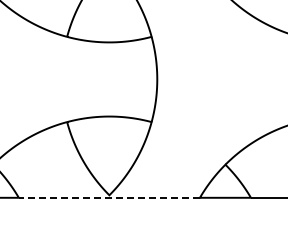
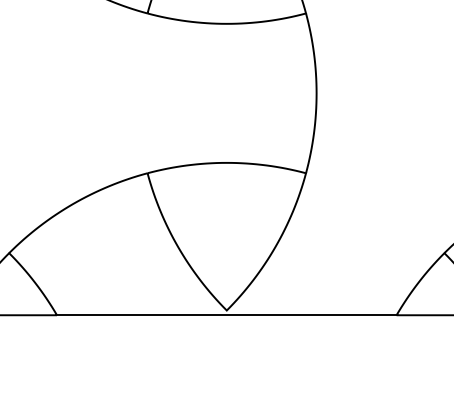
line: (109, 197) -> (226, 314), dashed -> solid

